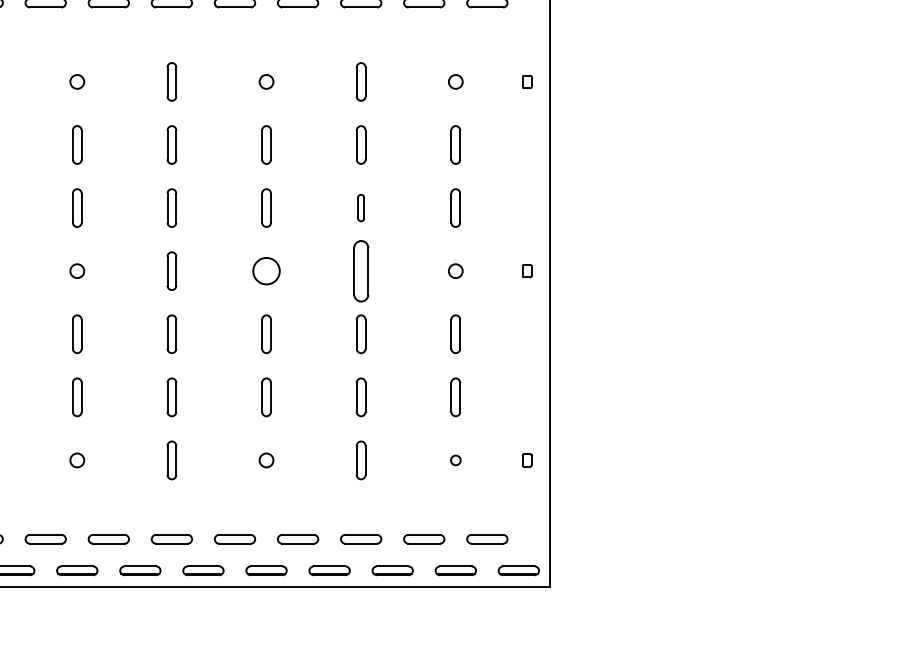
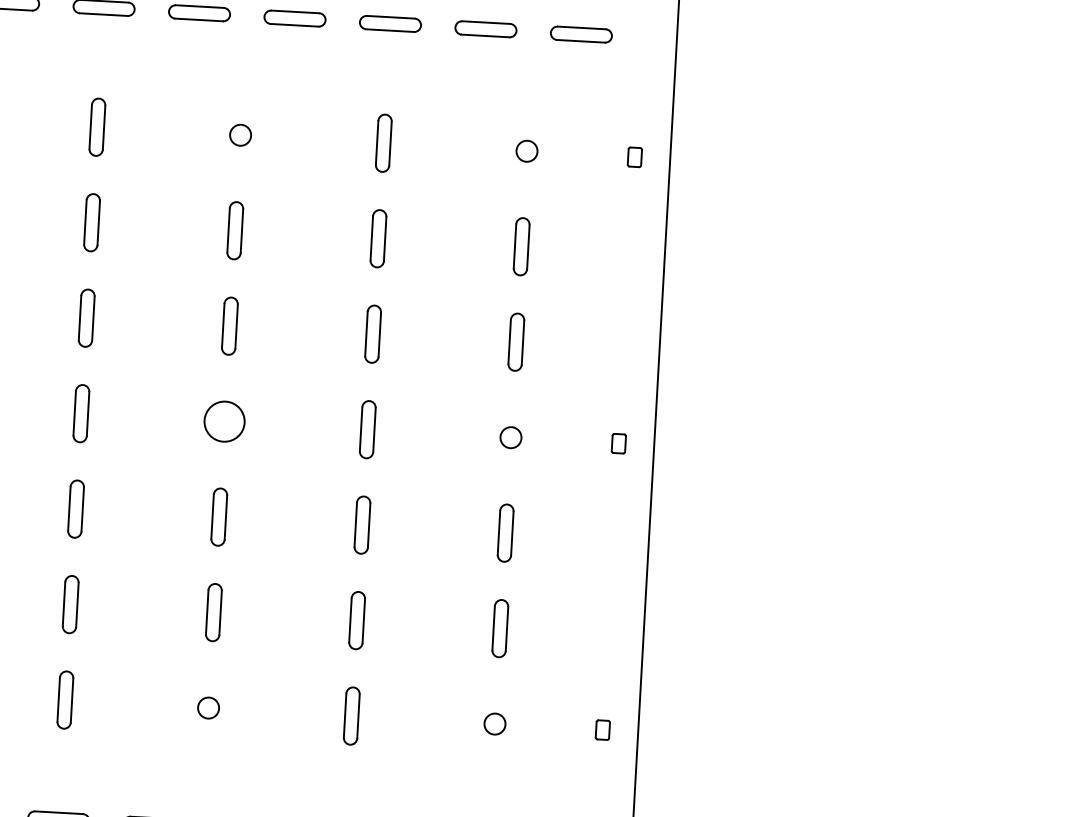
part: (360, 207) -> (372, 333), size x1.43
part: (360, 270) -> (366, 428), size x0.62
circle: (455, 460) -> (494, 724), size x1.43

